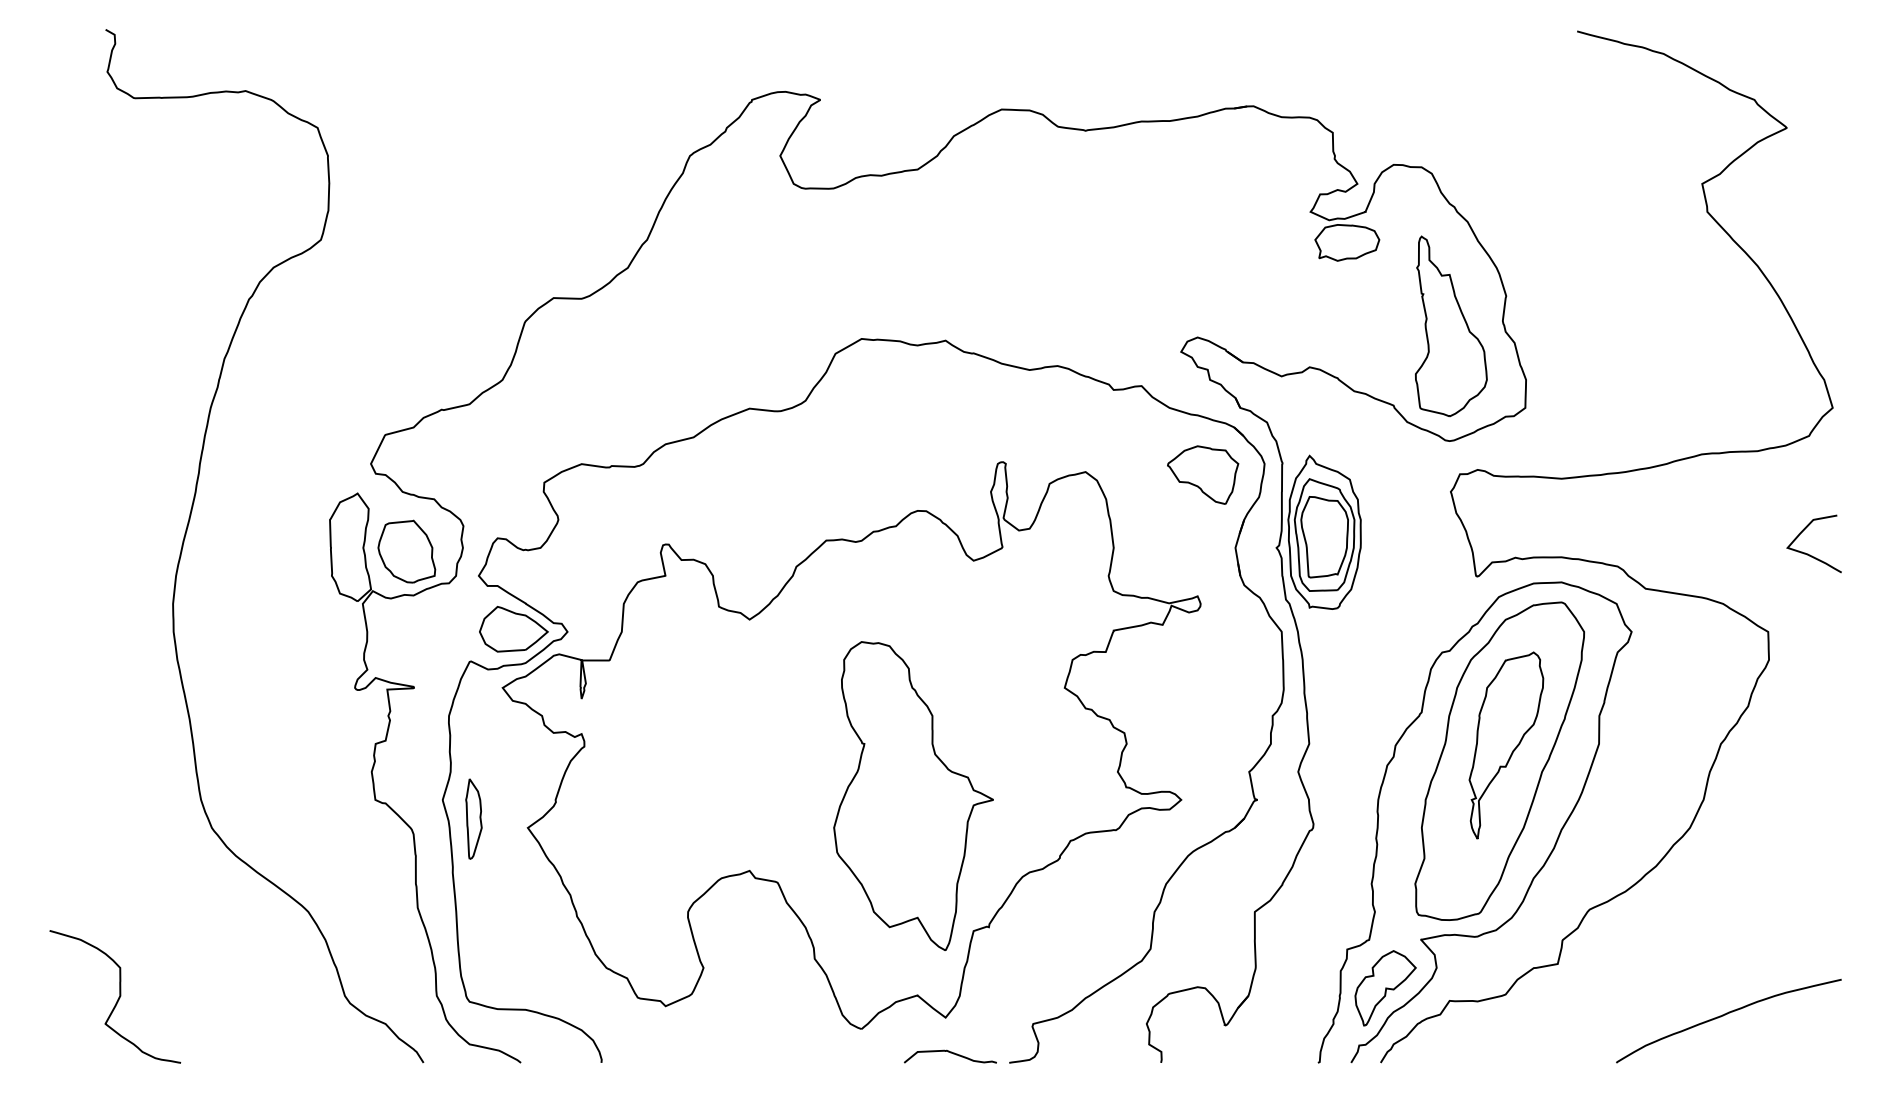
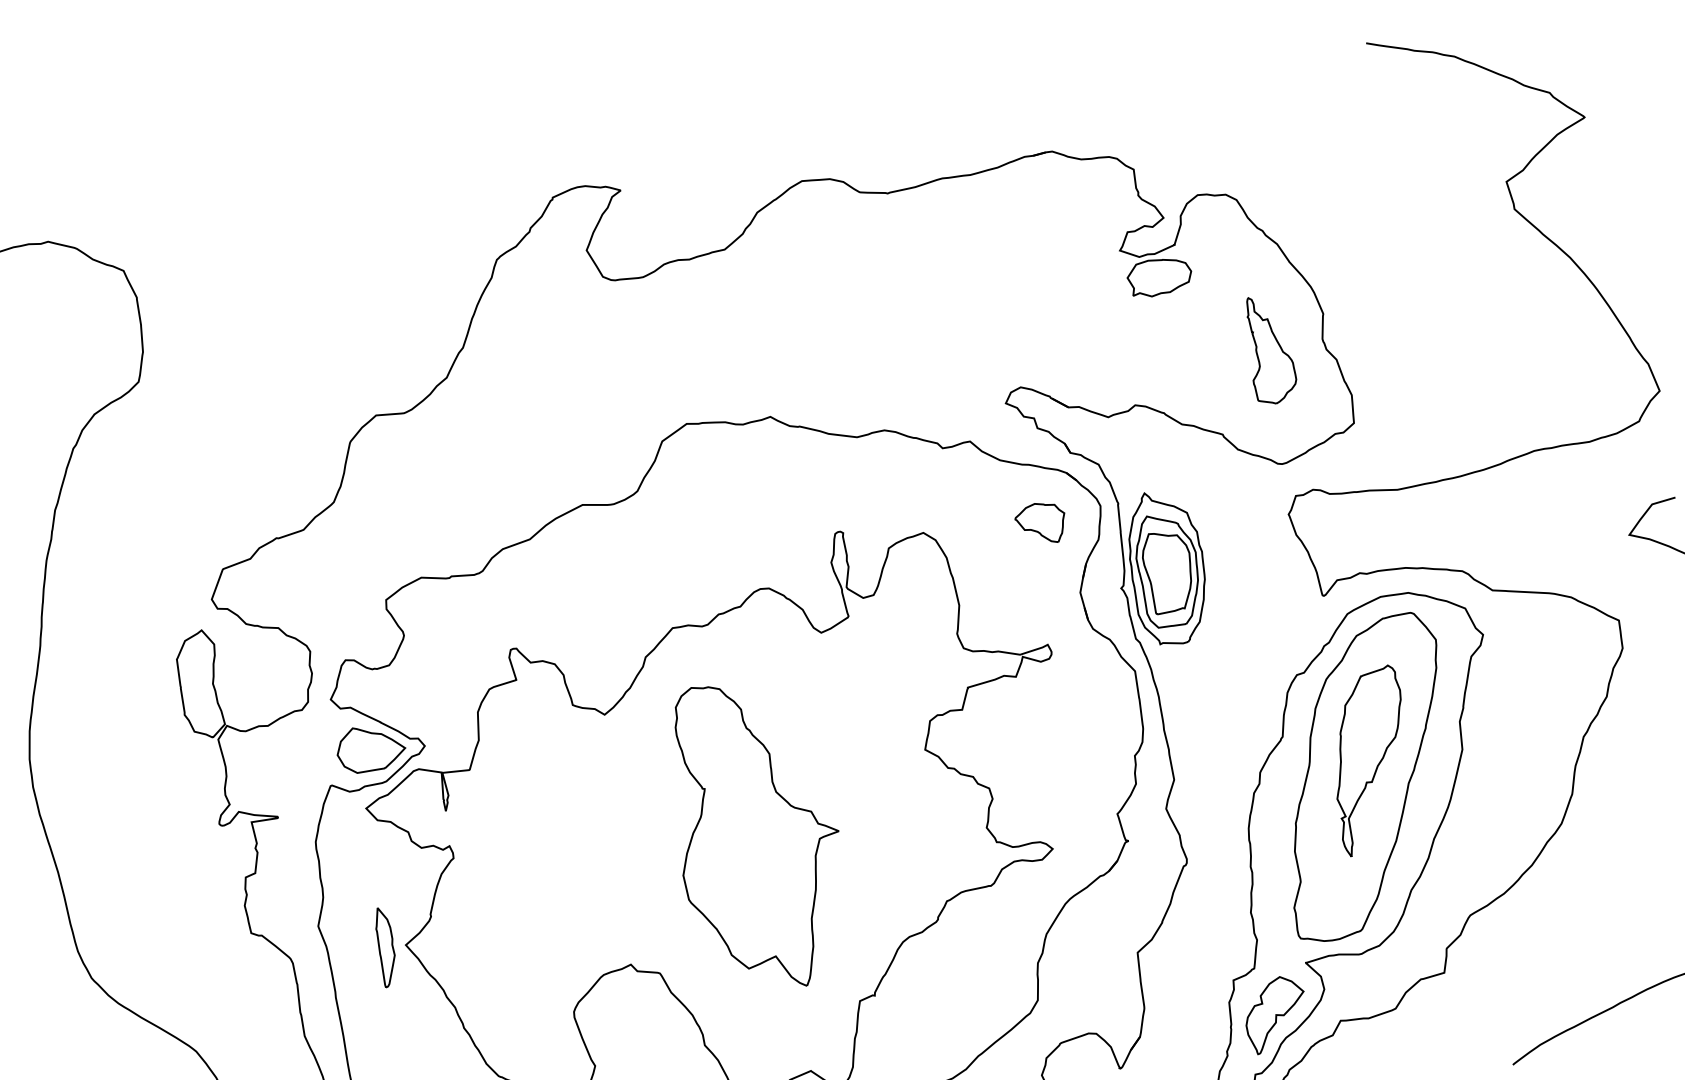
part: (1450, 326) -> (1271, 349), size x0.6
part: (1203, 474) -> (1040, 522), size x0.7
part: (406, 551) -> (256, 682), removed
part: (913, 795) -> (758, 835), moved
part: (473, 818) -> (385, 946), moved

